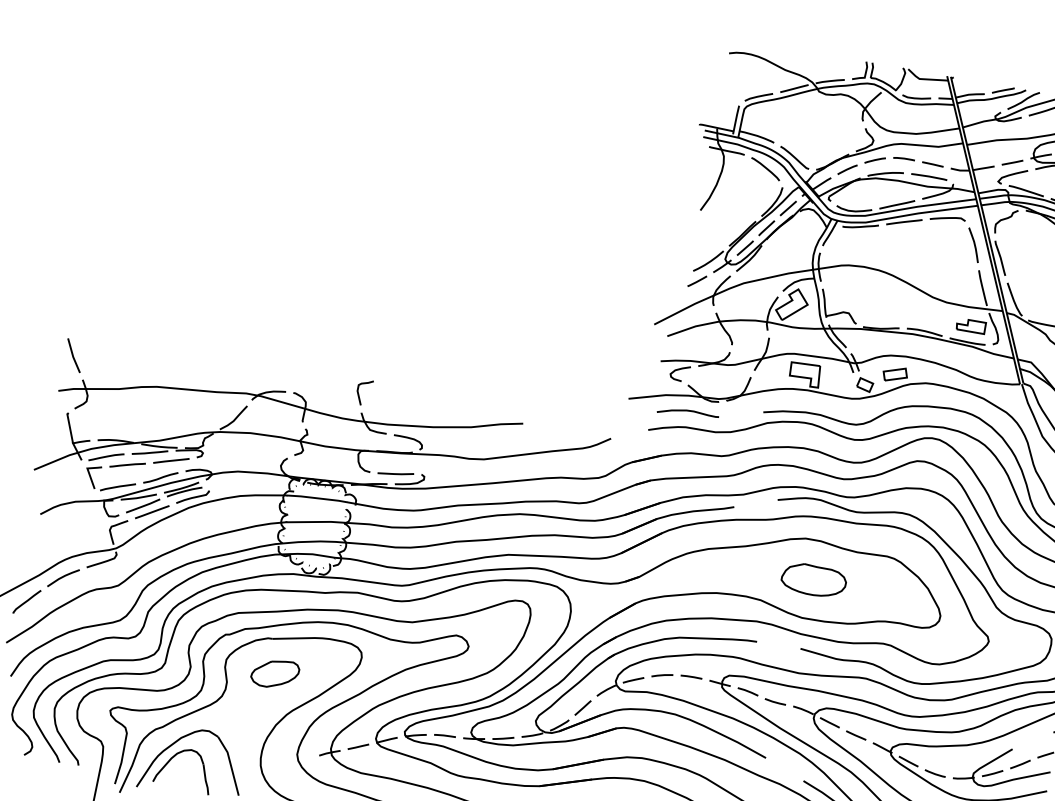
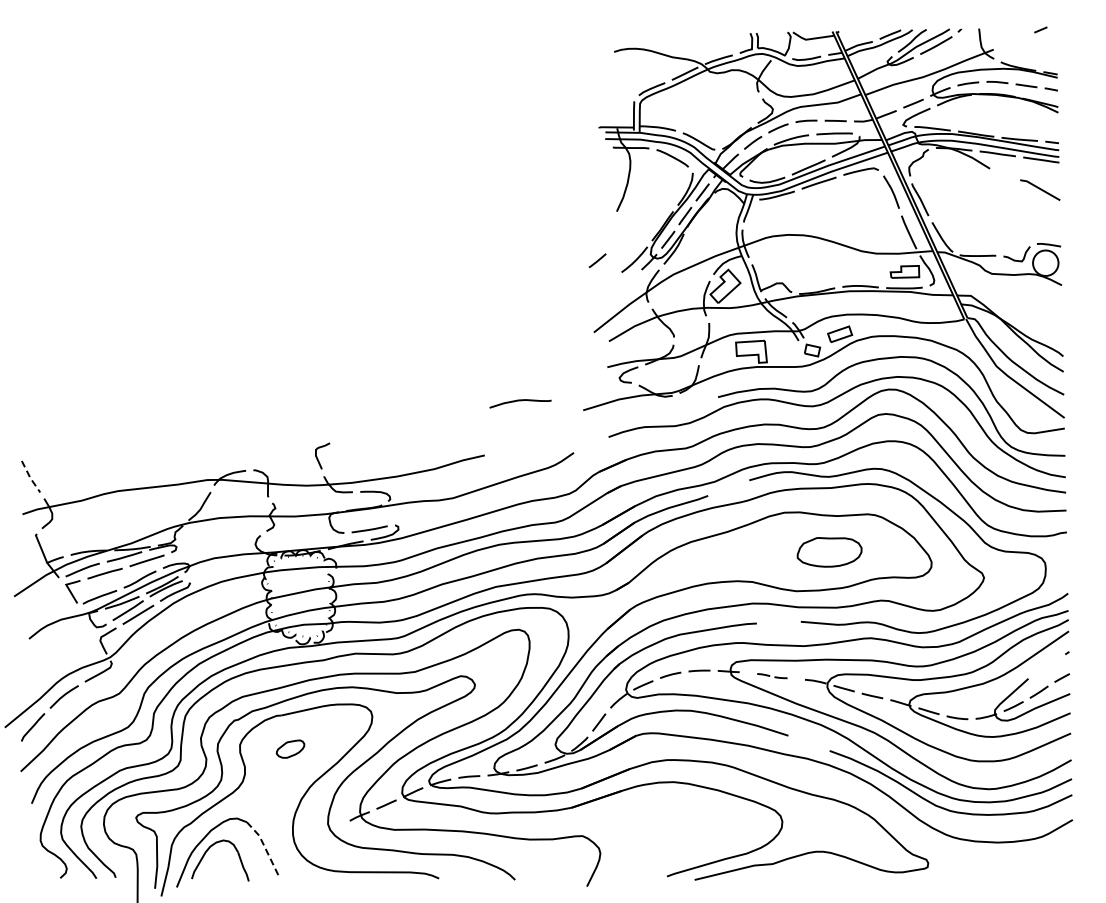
line: (697, 281) -> (597, 260), moved
line: (73, 357) -> (30, 478), solid -> dashed
curve: (688, 411) -> (520, 401), moved
part: (813, 580) -> (829, 552), moved
part: (275, 673) -> (290, 748), size x0.6
part: (762, 695) -> (772, 675), size x0.6
line: (230, 764) -> (264, 847), solid -> dashed

